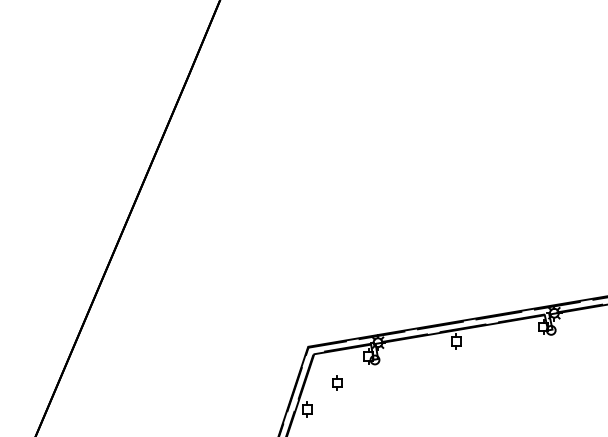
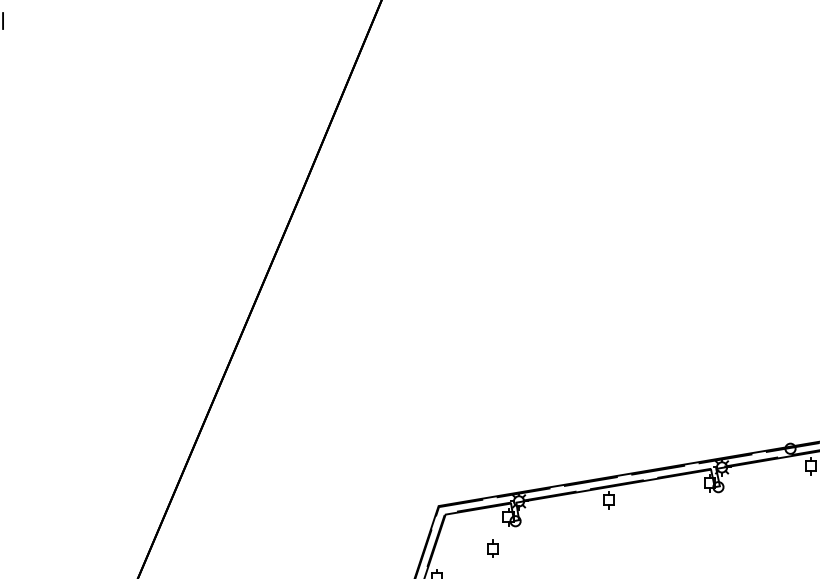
part: (336, 382) -> (492, 548), moved

